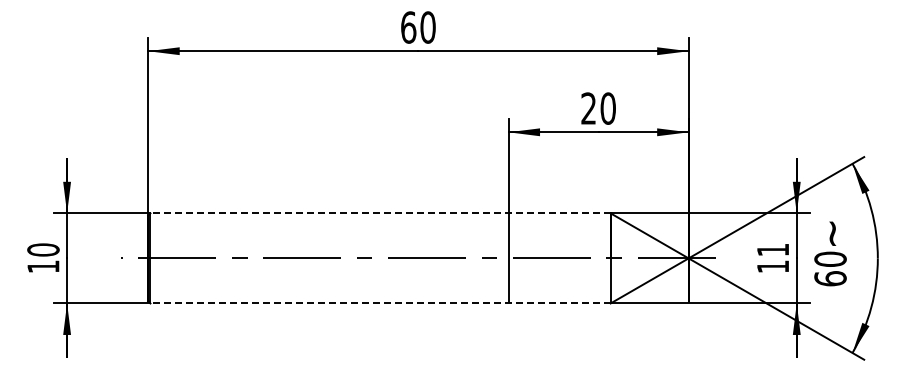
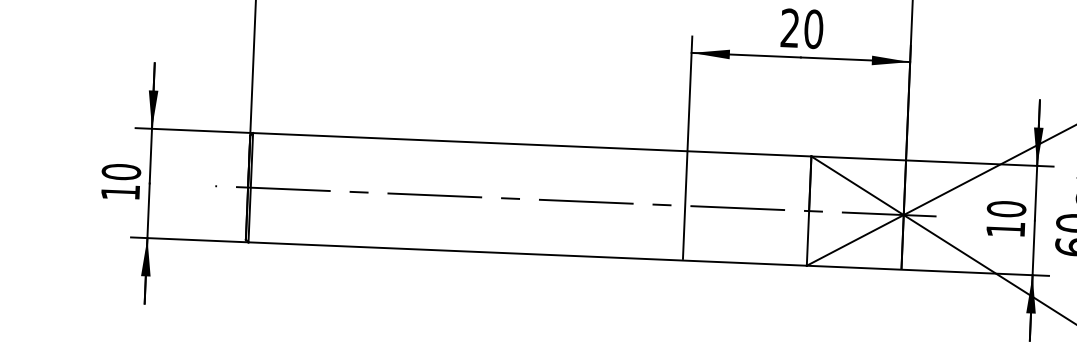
line: (380, 213) -> (532, 144), dashed -> solid
text: (772, 249) -> (1005, 208), 11 -> 10
line: (380, 303) -> (527, 254), dashed -> solid

